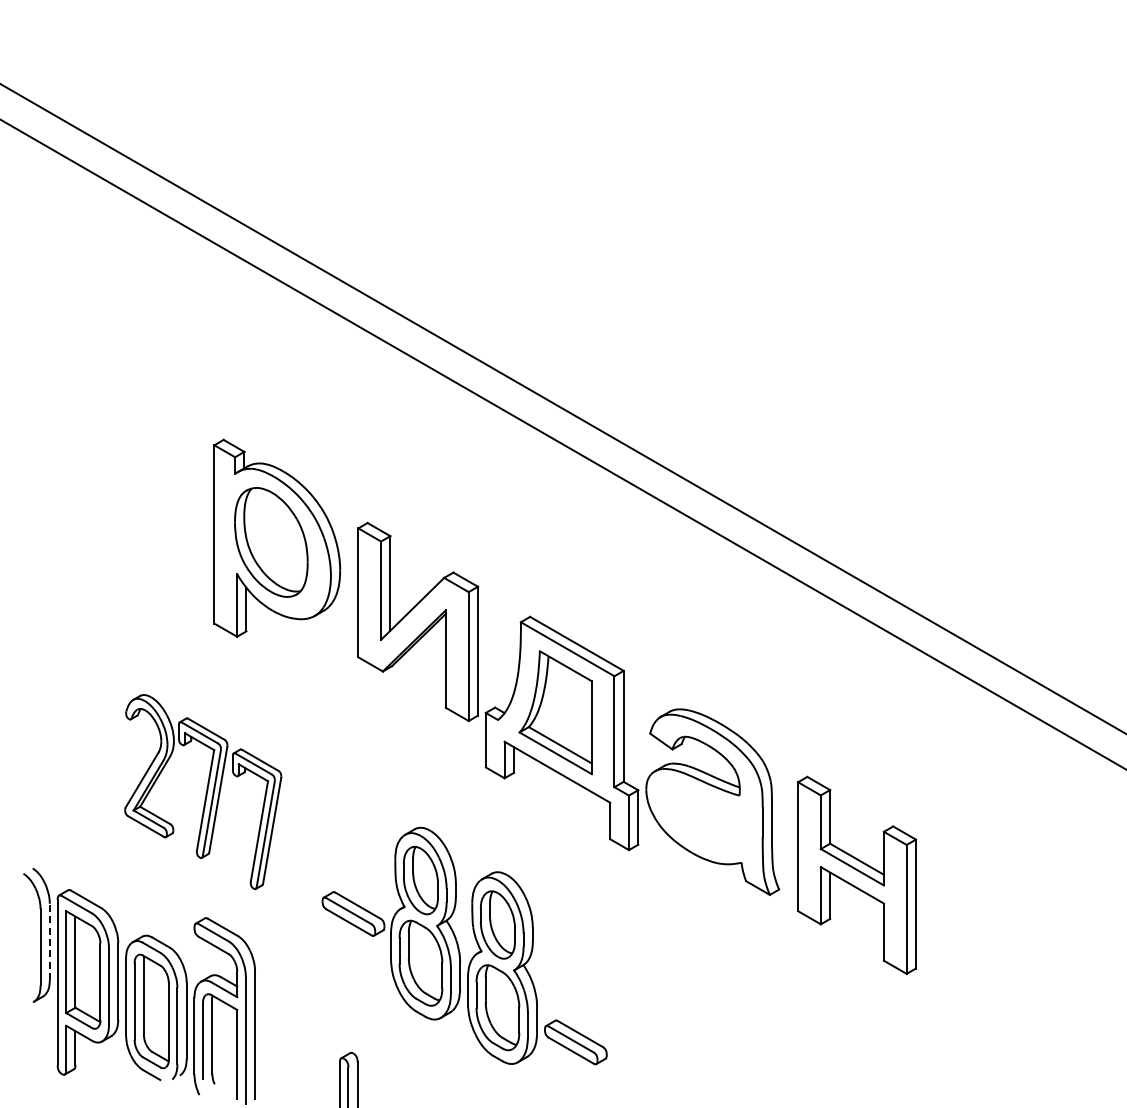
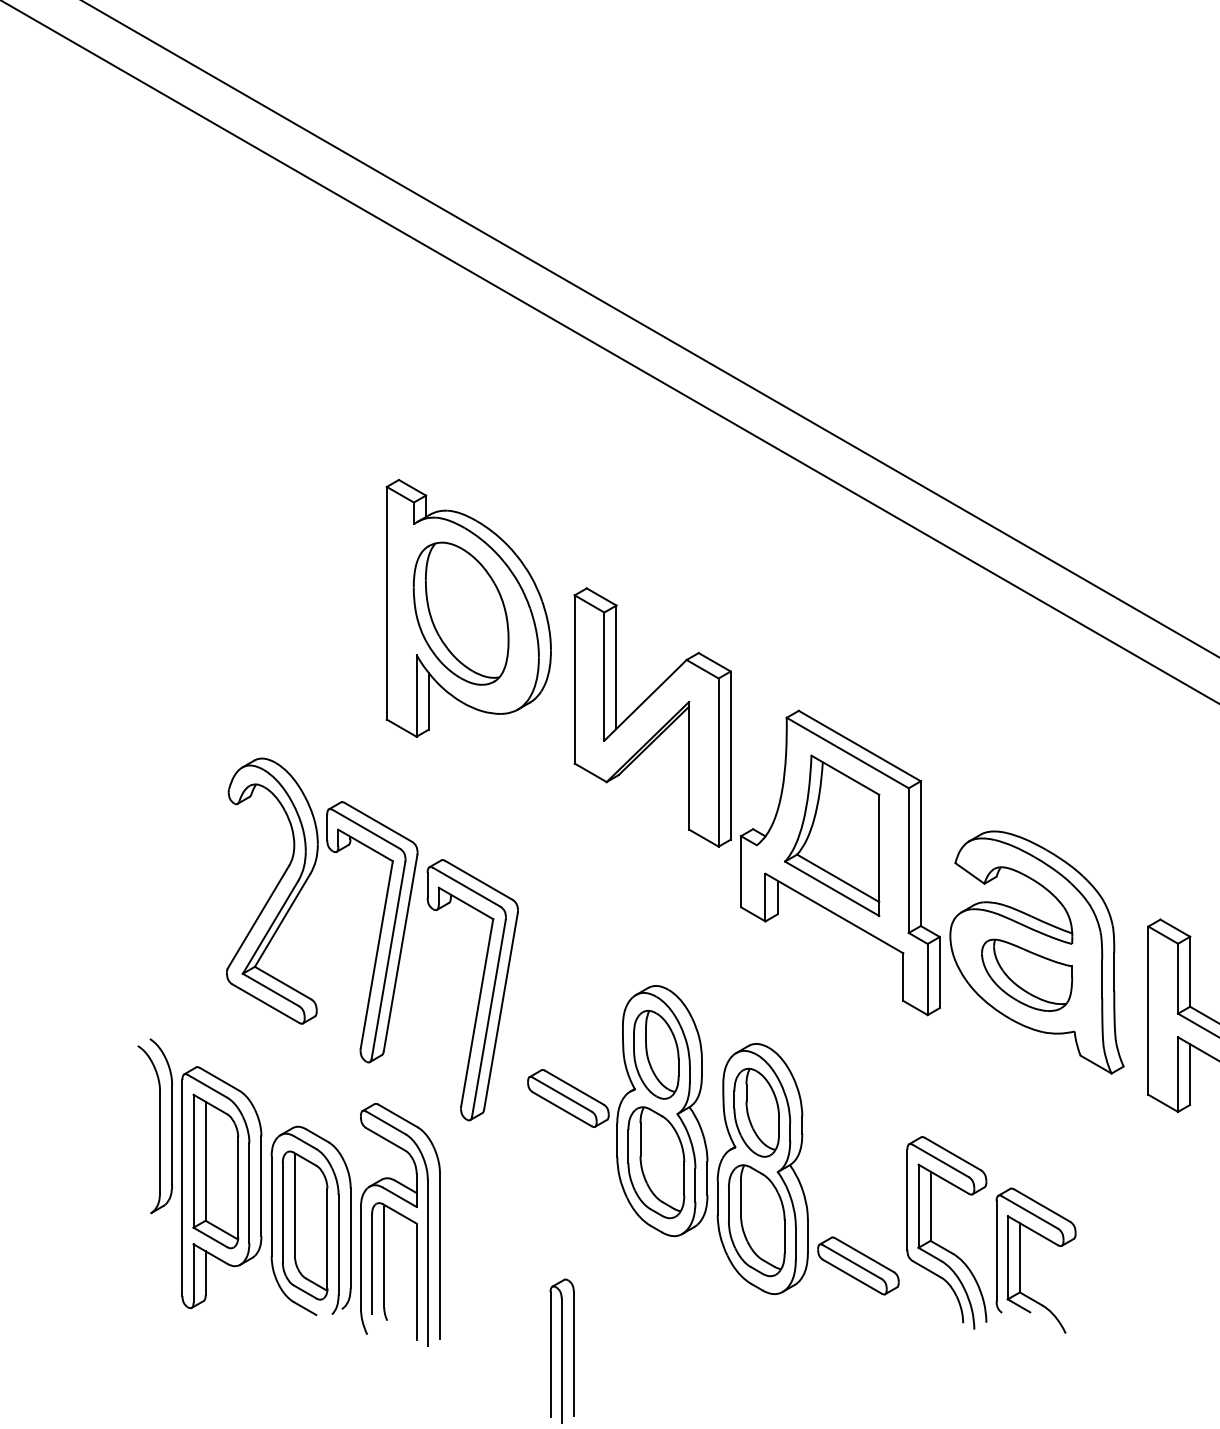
part: (202, 791) -> (371, 938), size x1.43
part: (704, 819) -> (1026, 975), added
line: (49, 941) -> (171, 1134), dashed -> solid
part: (677, 1018) -> (991, 1234), added

